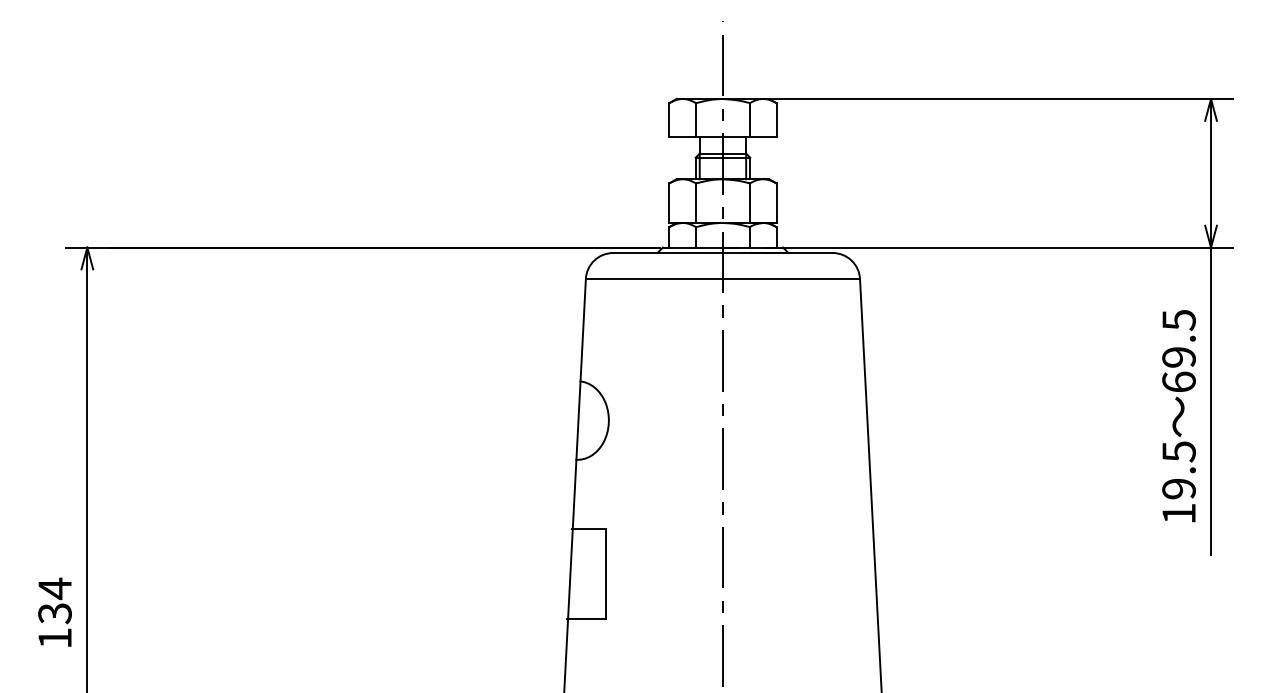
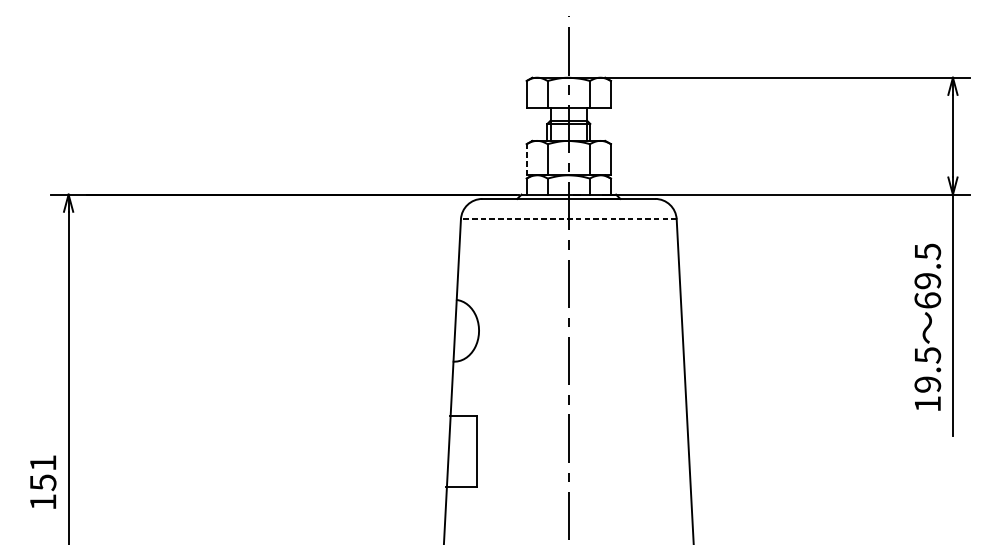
line: (669, 203) -> (526, 159), solid -> dashed
line: (722, 278) -> (568, 218), solid -> dashed
text: (54, 600) -> (42, 472), 134 -> 151

